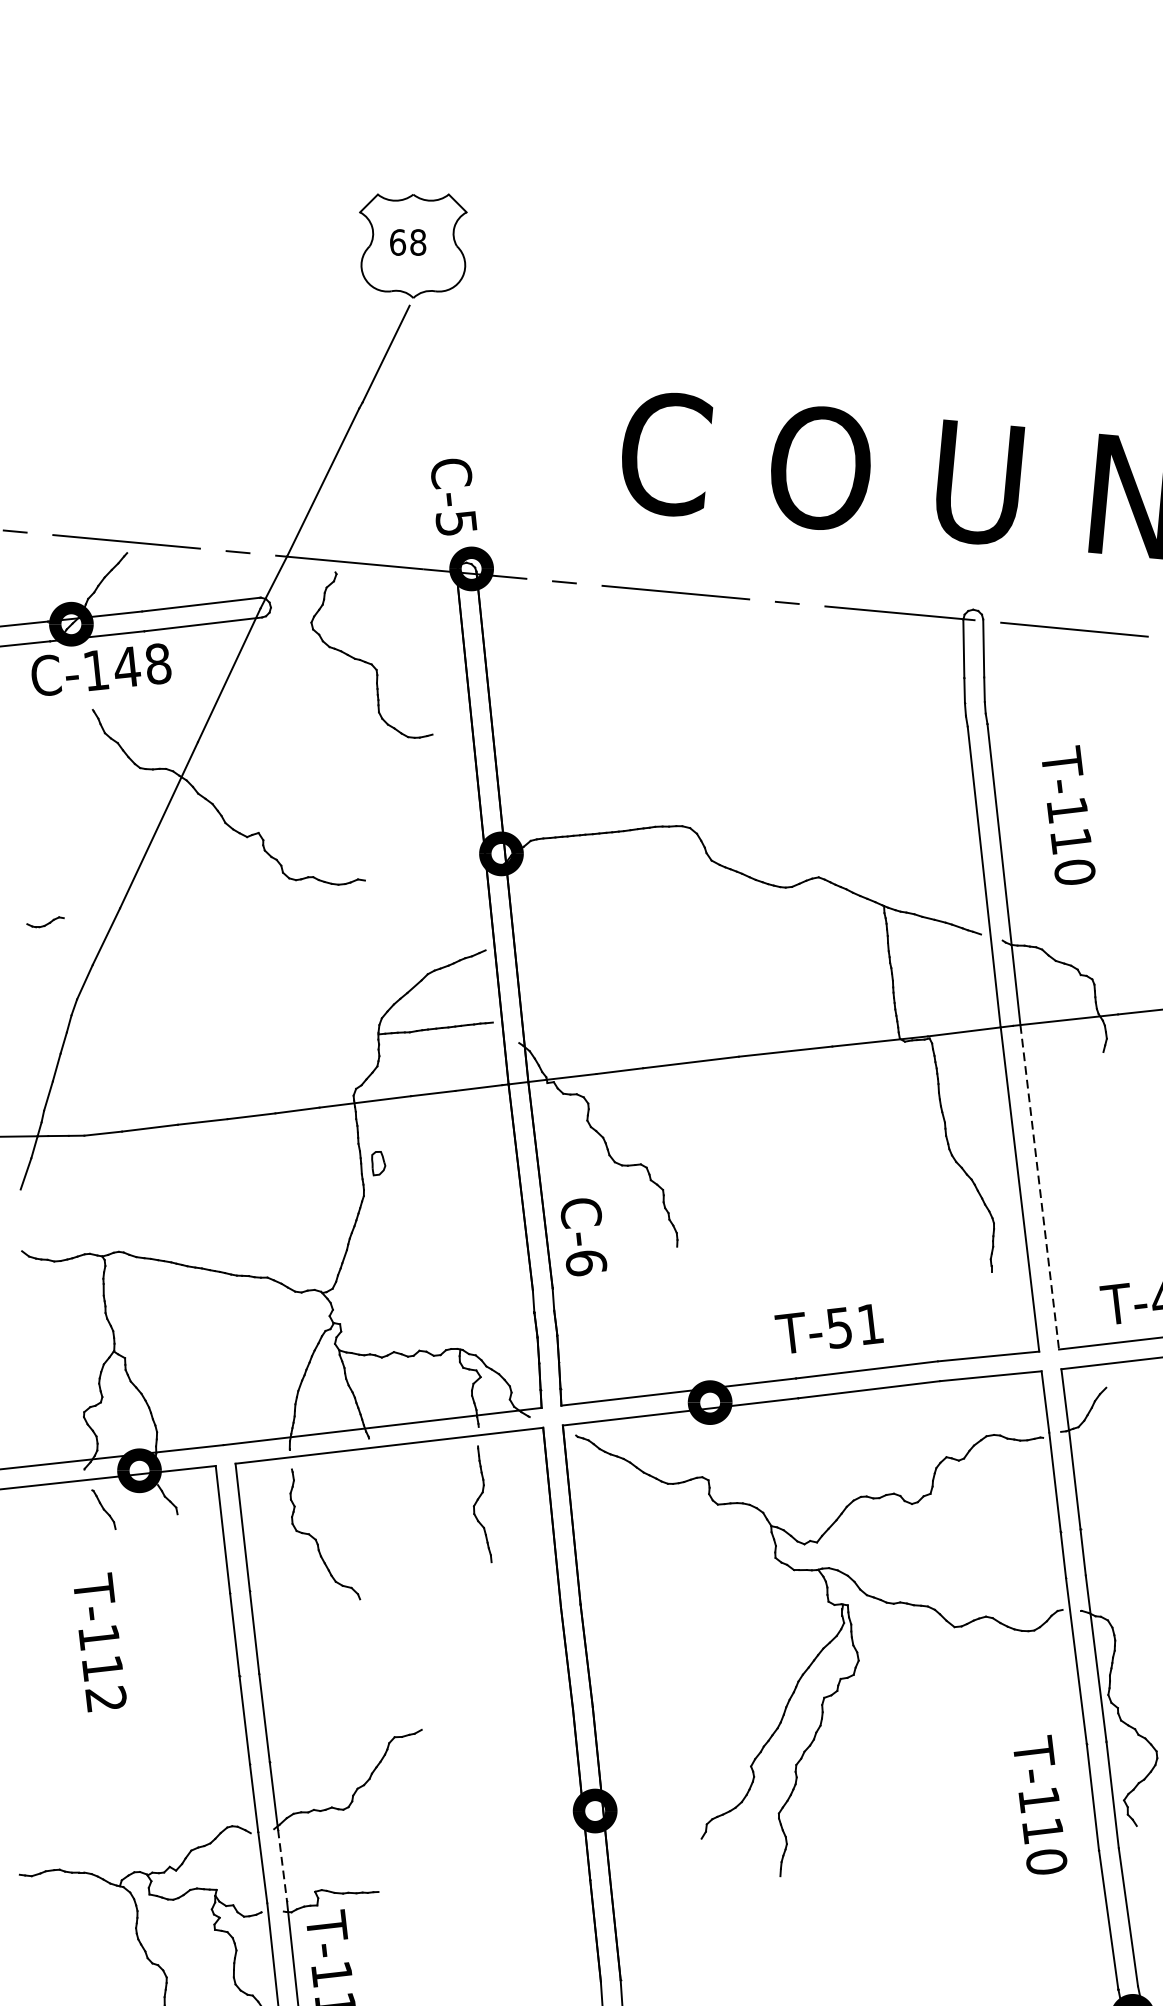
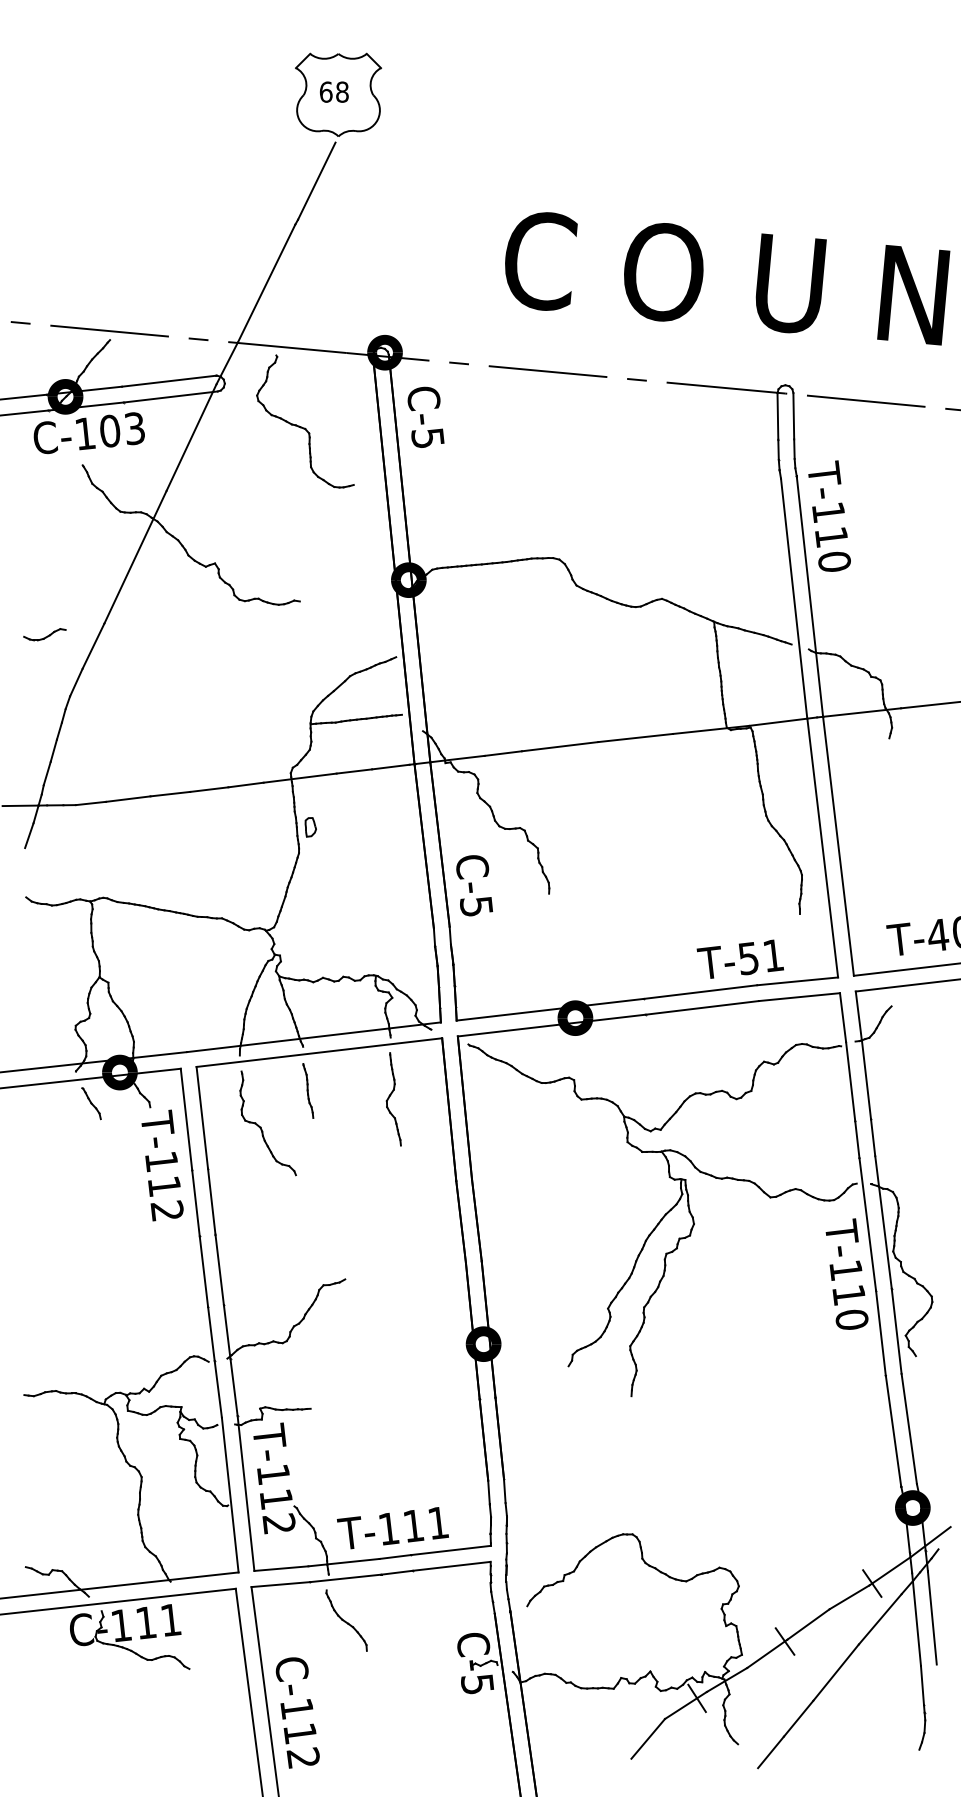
text: (453, 495) -> (425, 416), moved
text: (142, 665) -> (122, 429), C-148 -> C-103
text: (1068, 814) -> (829, 515), moved
part: (45, 921) -> (44, 634), size x1.43
line: (1039, 1187) -> (838, 846), dashed -> solid
text: (586, 1263) -> (476, 907), C-6 -> C-5
text: (828, 1327) -> (739, 958), moved
part: (375, 1493) -> (308, 1090), added
text: (100, 1642) -> (162, 1165), moved
text: (1039, 1803) -> (846, 1273), moved
line: (283, 1865) -> (234, 1387), dashed -> solid

